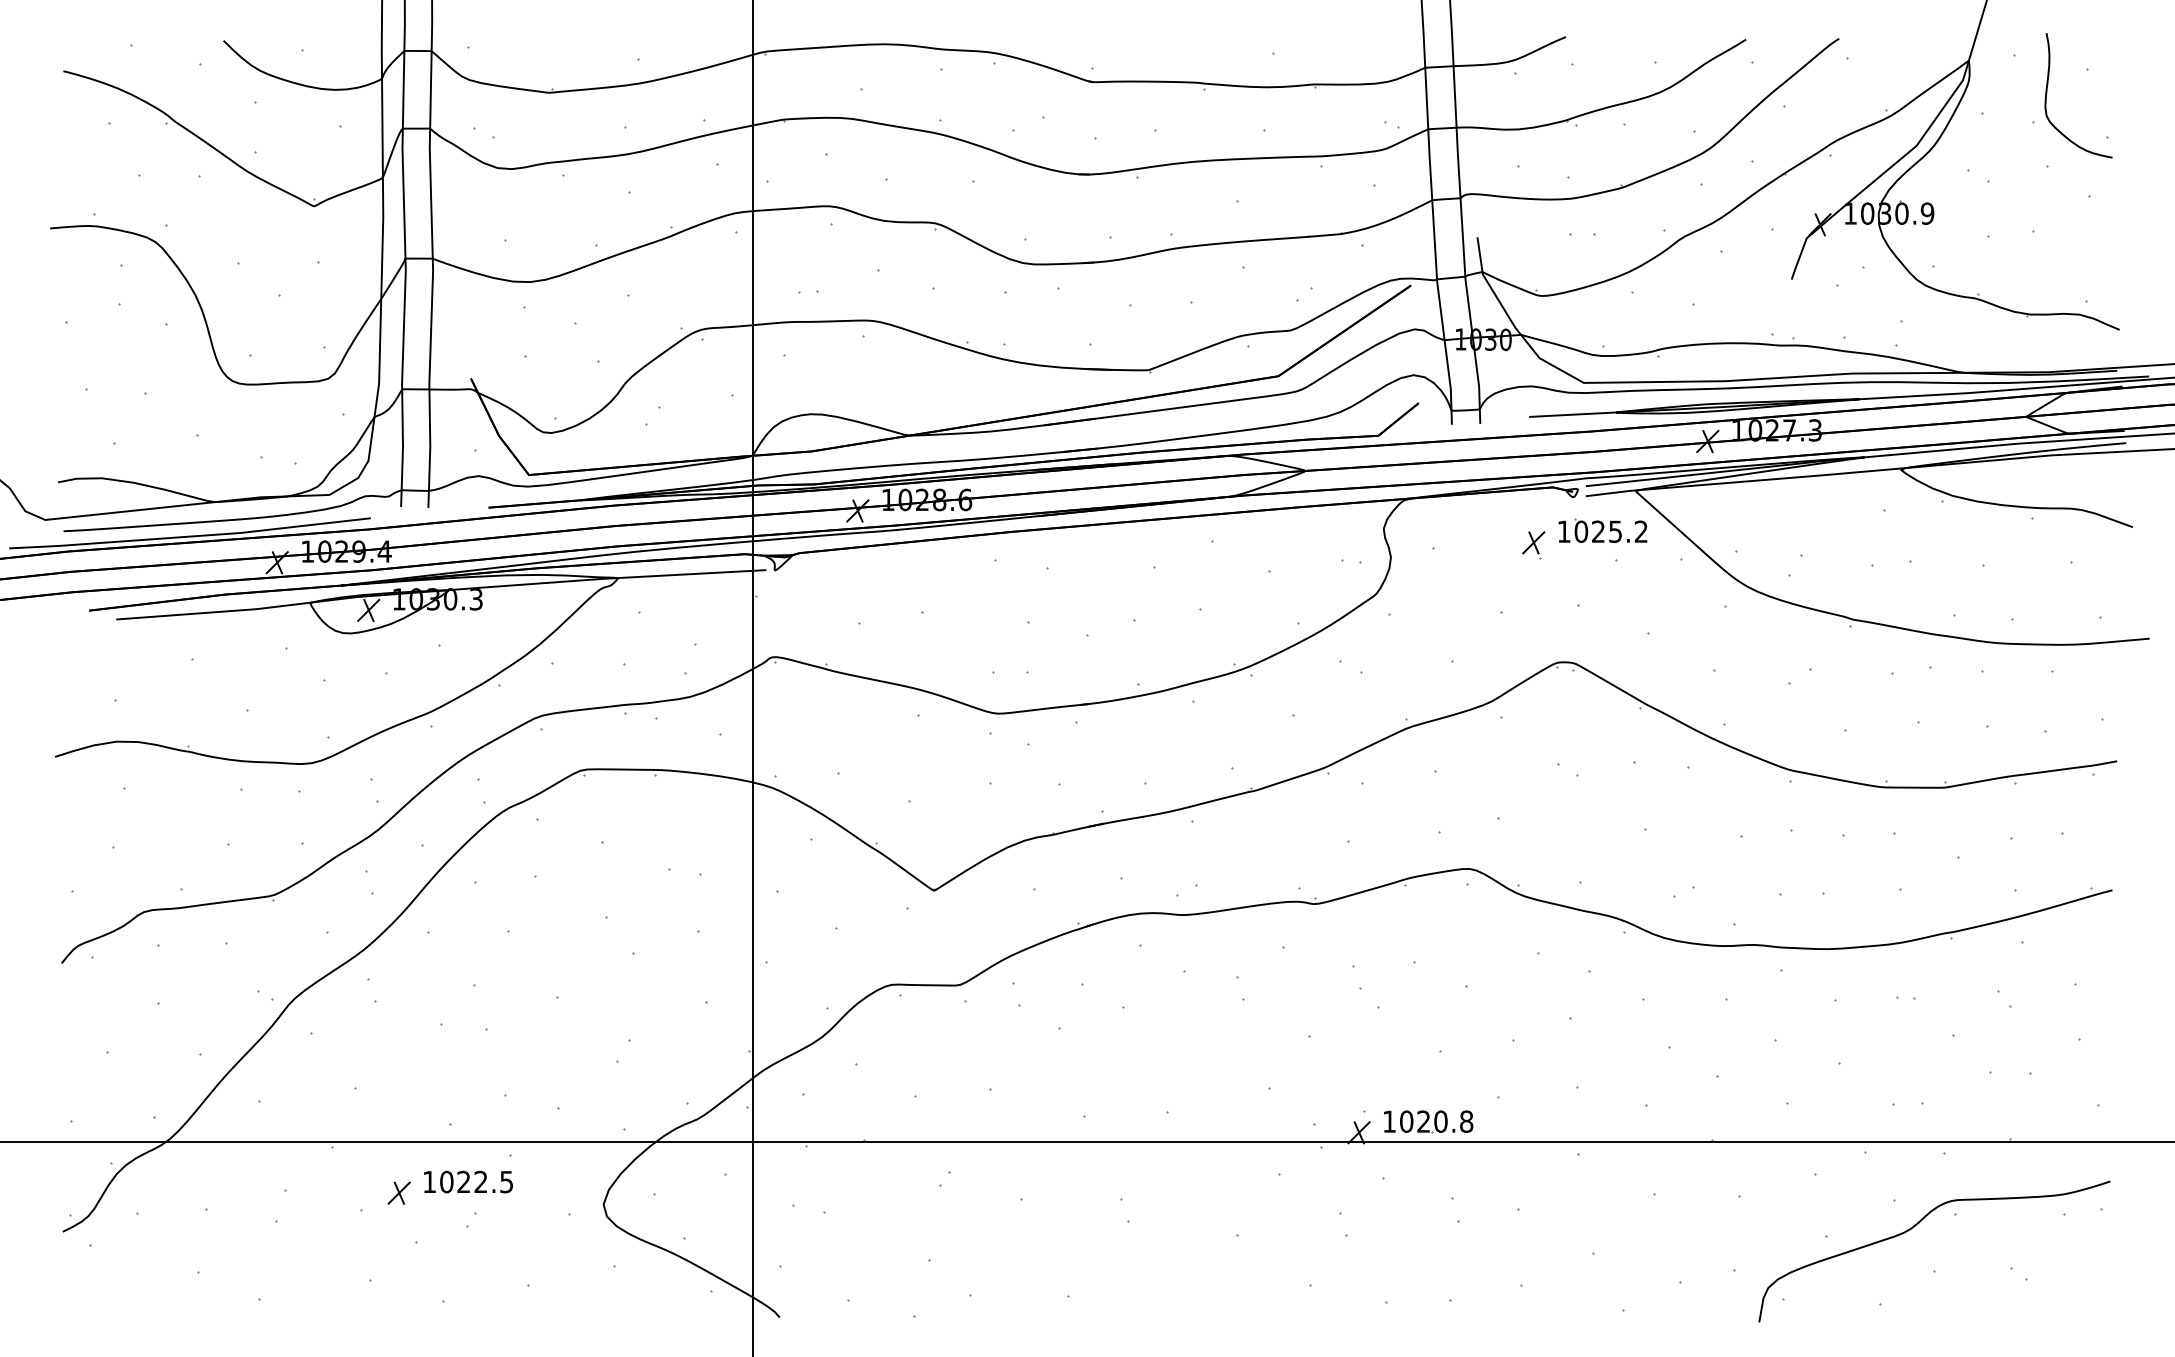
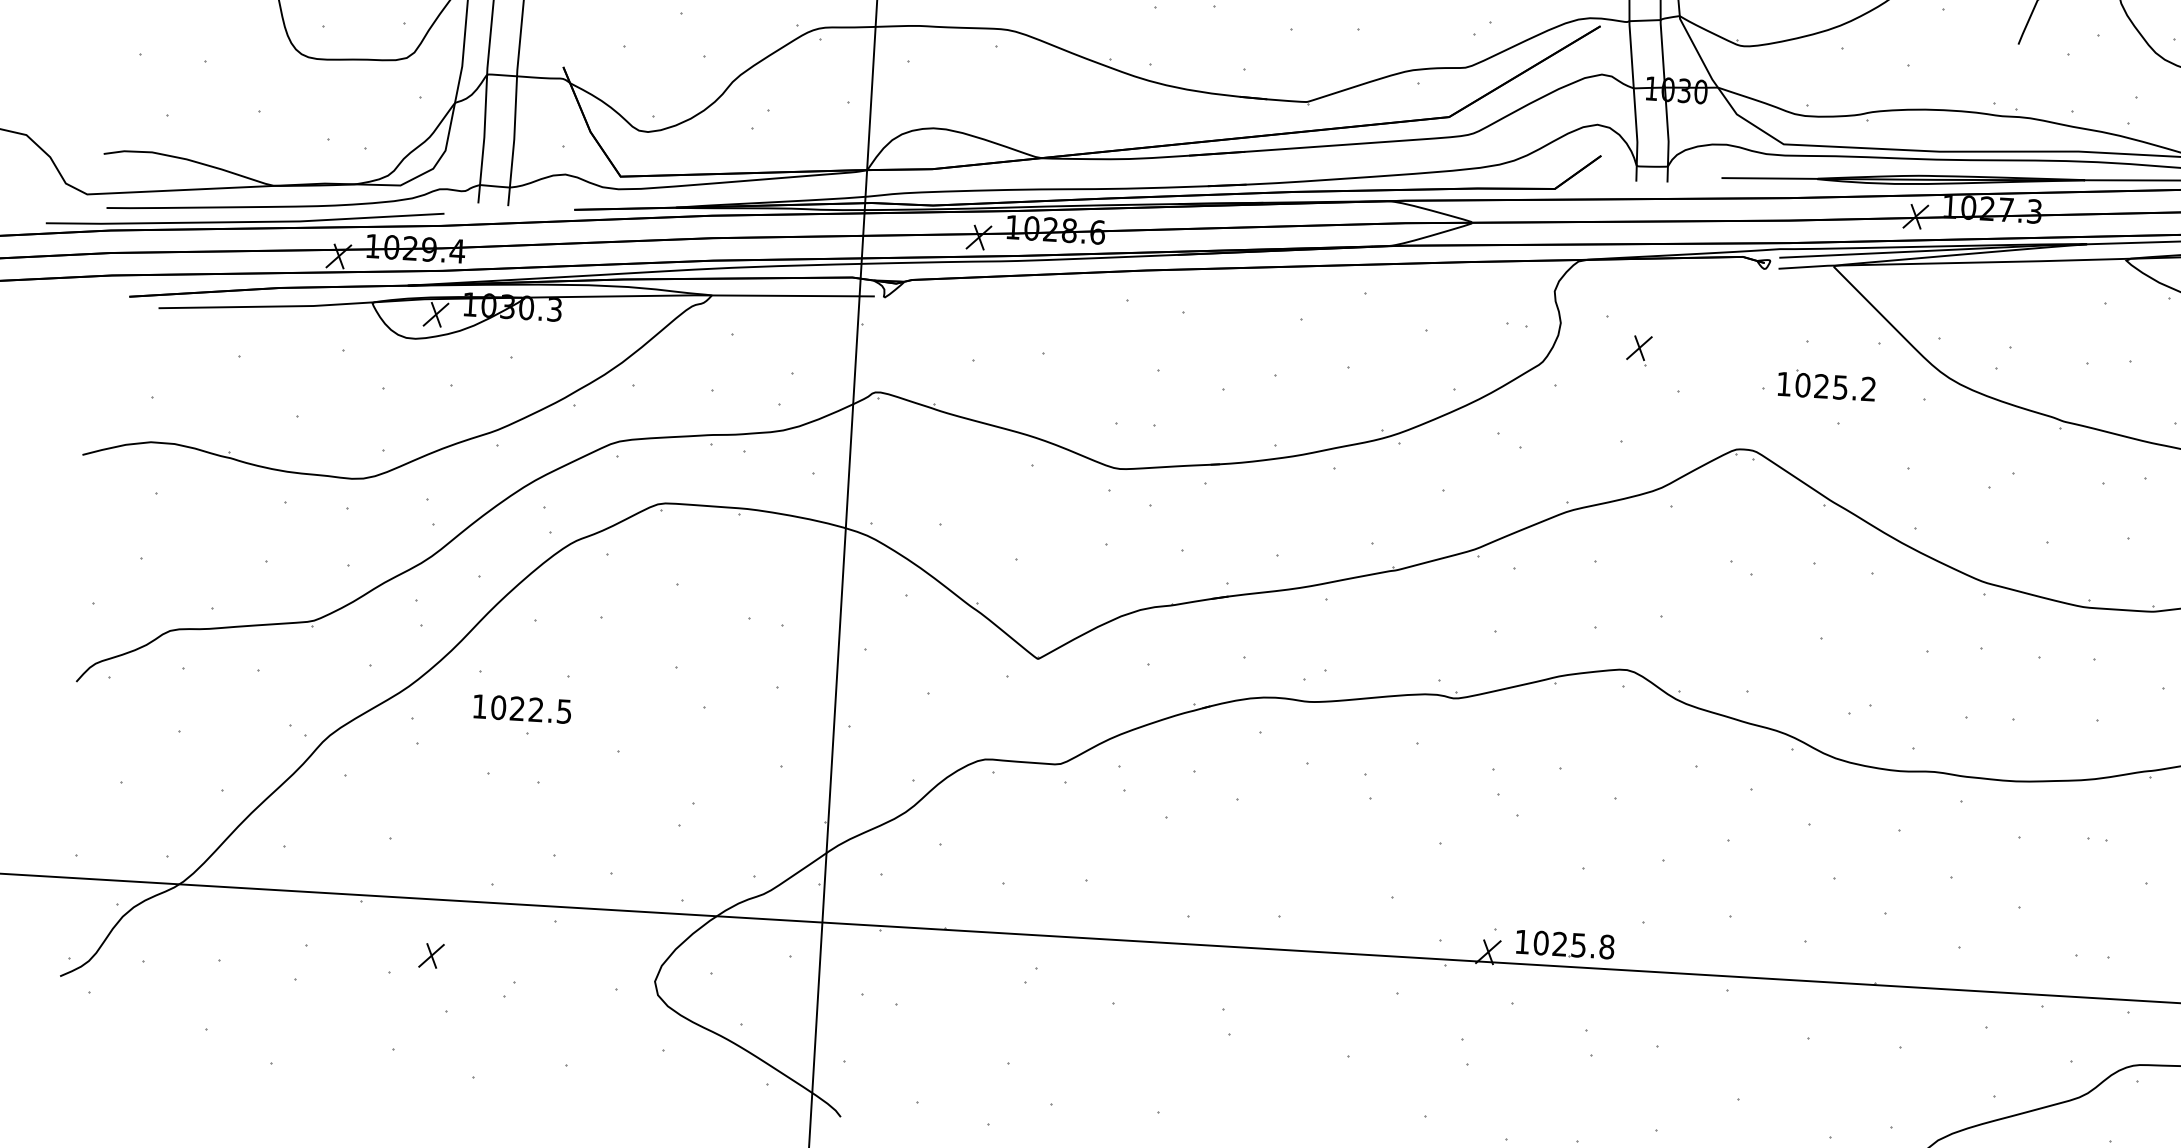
part: (1602, 530) -> (1826, 385), moved
part: (1533, 545) -> (1638, 351), moved
text: (1440, 1121) -> (1578, 945), 1020.8 -> 1025.8
text: (468, 1181) -> (522, 708), moved

